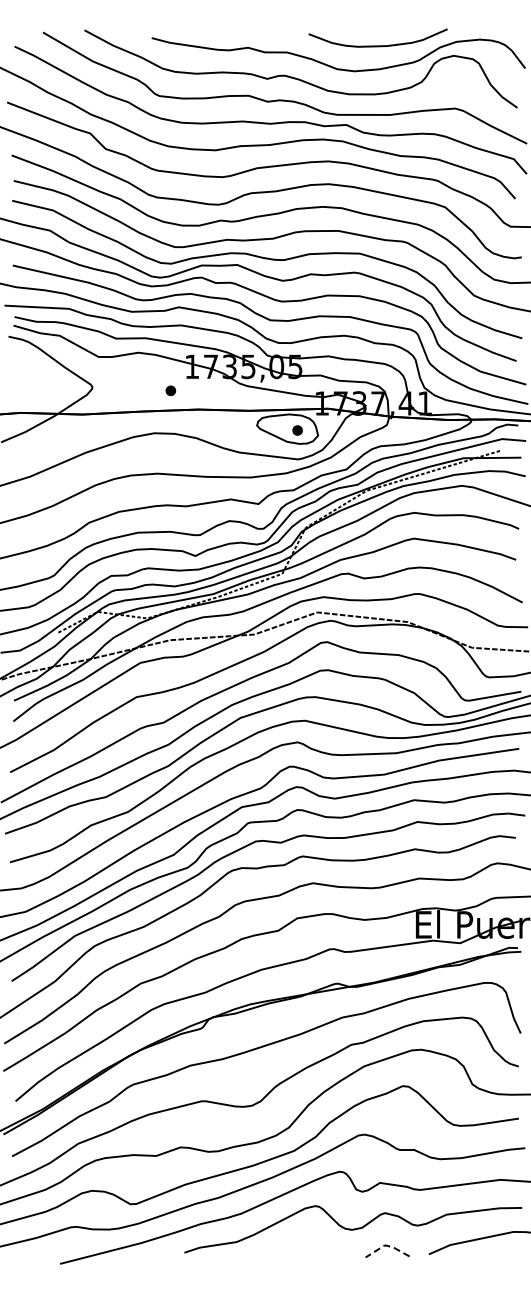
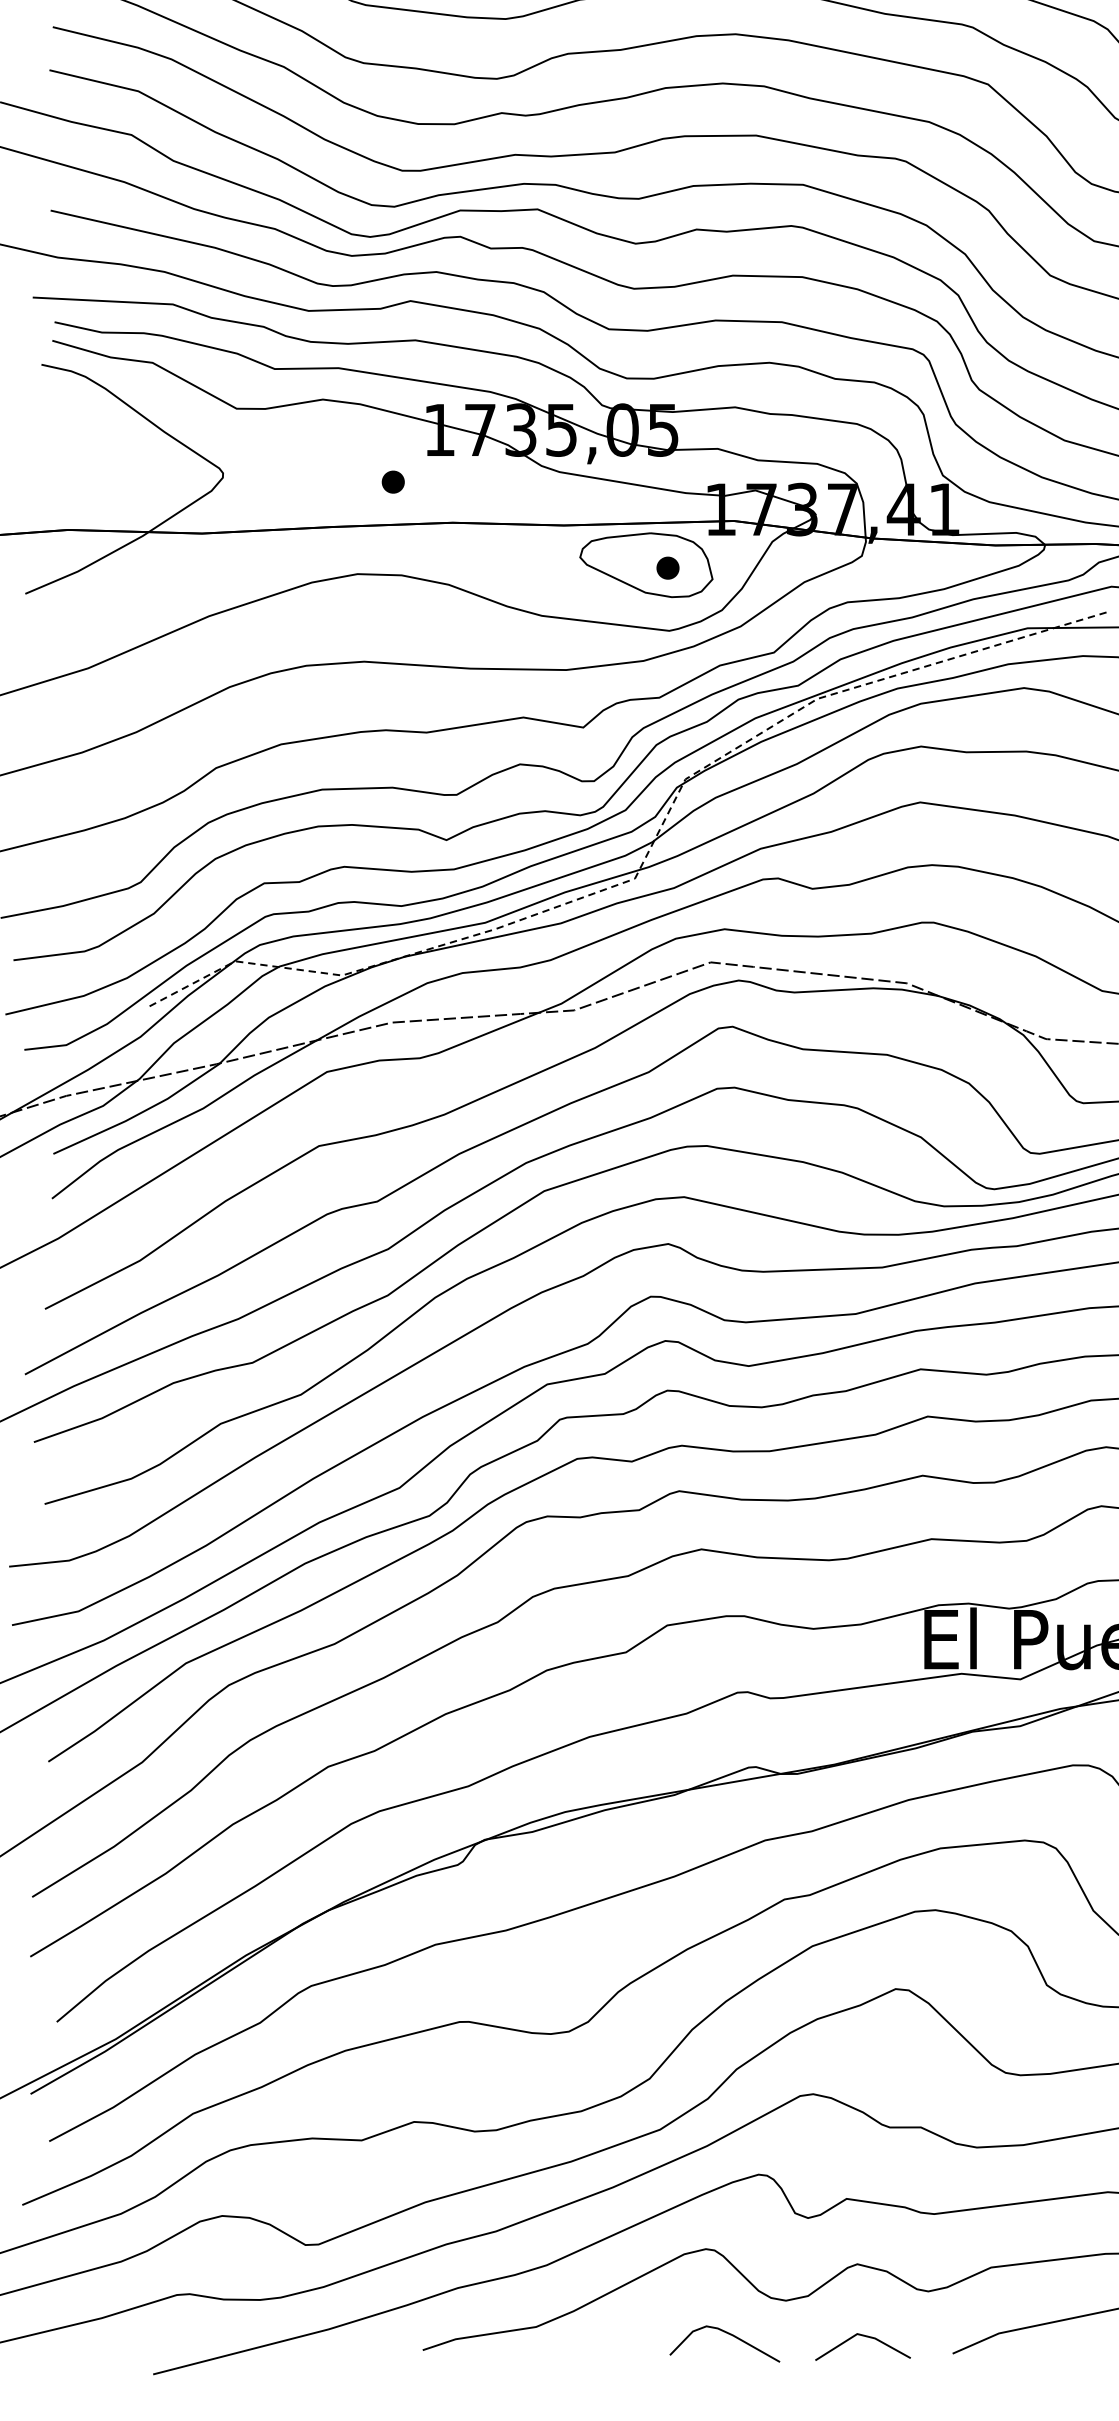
curve: (323, 1245) -> (724, 2334), added
line: (386, 1245) -> (860, 2334), dashed -> solid

